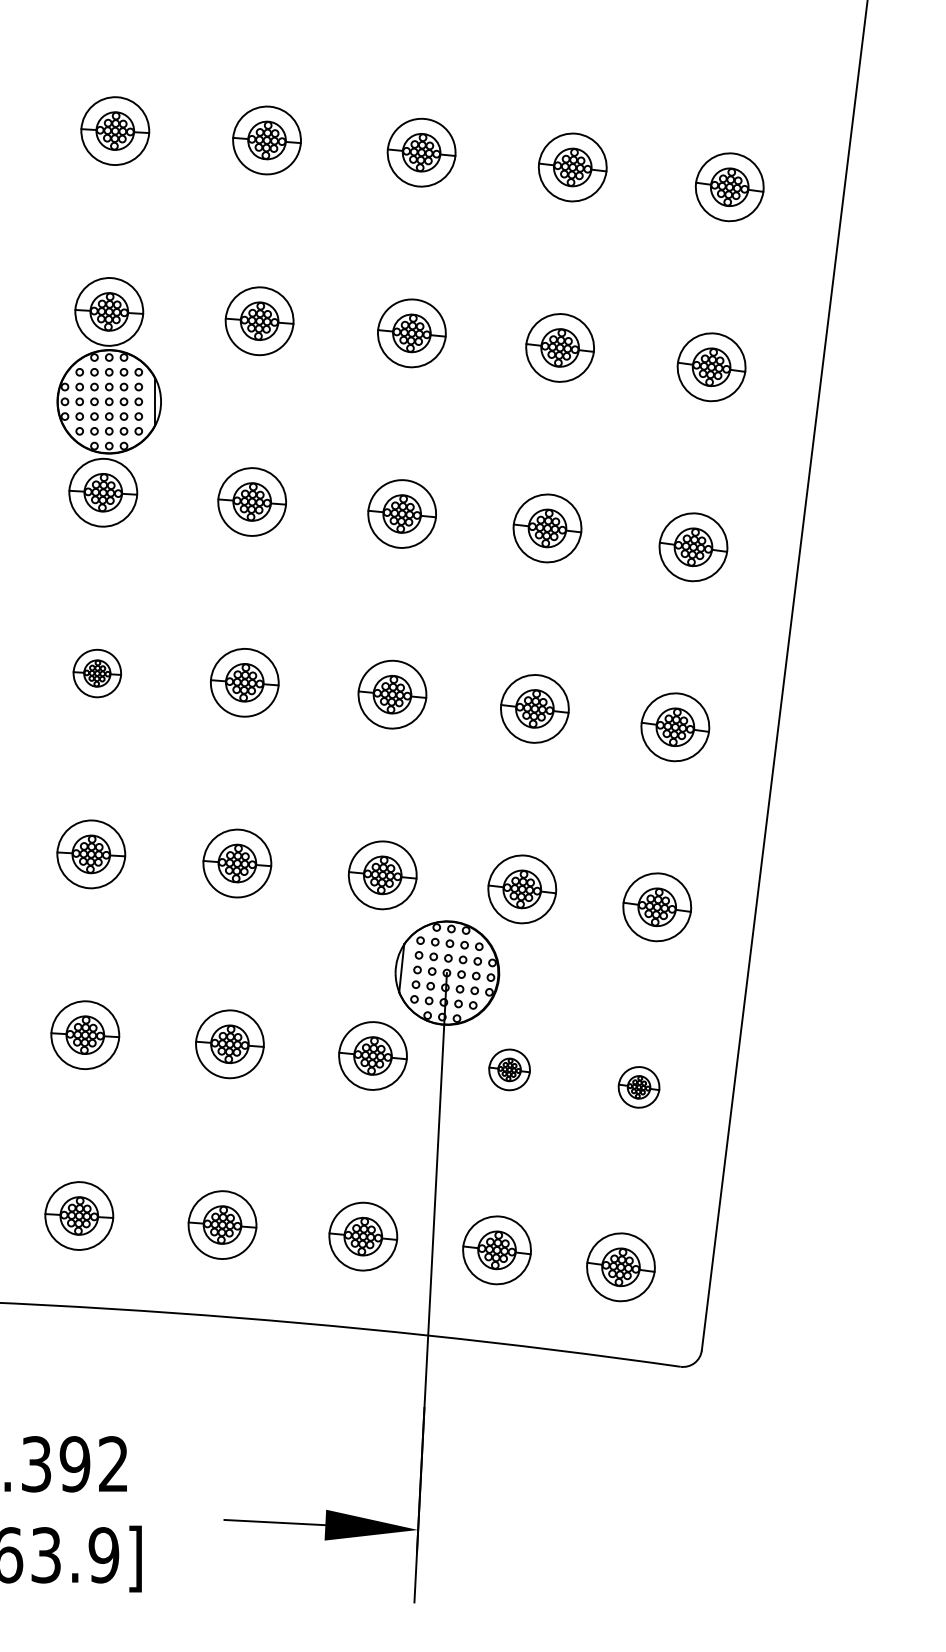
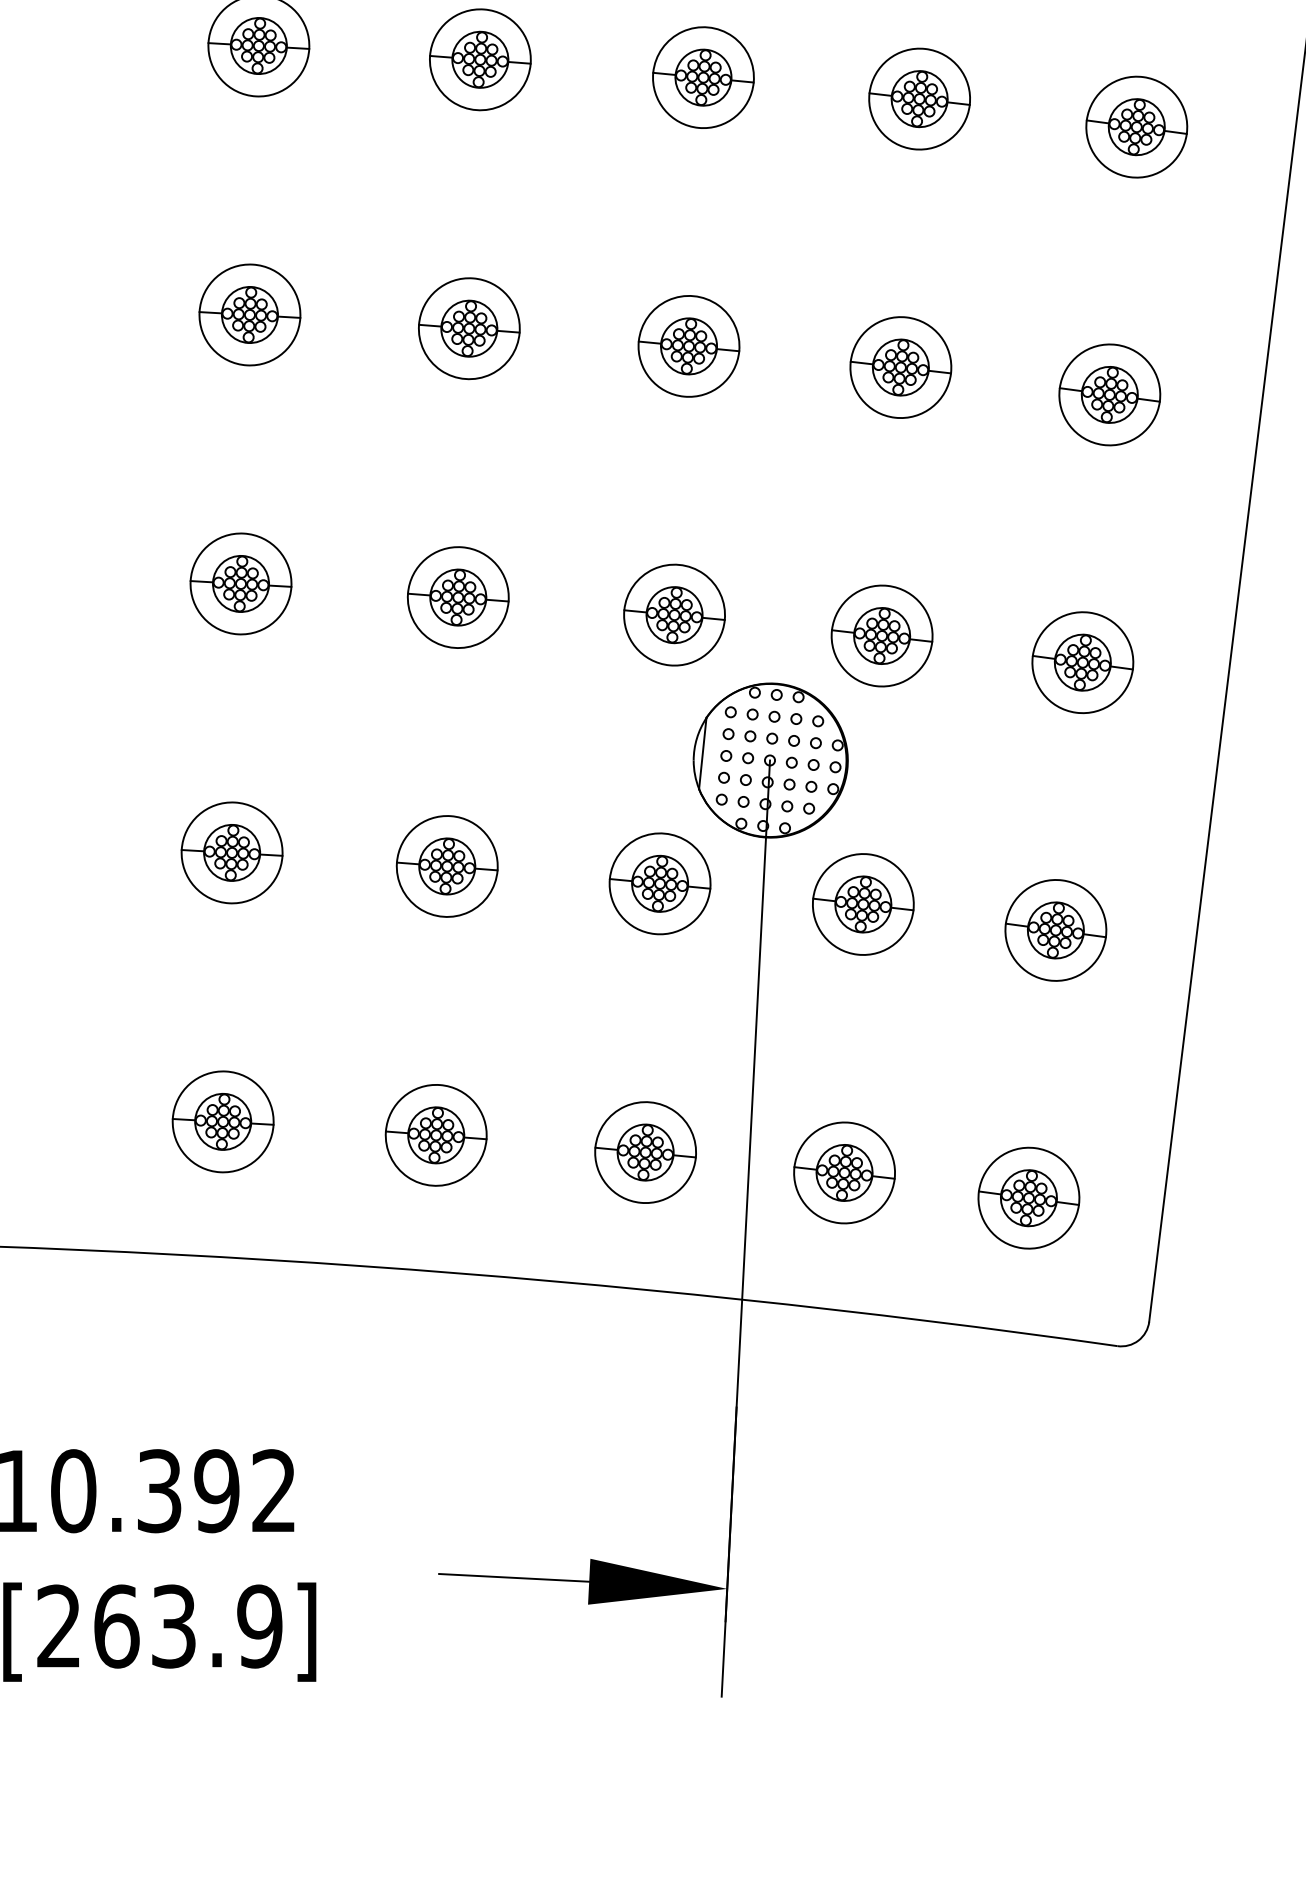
part: (97, 673) -> (250, 314), size x1.43
part: (509, 1069) -> (863, 903), size x1.67
part: (638, 1087) -> (1054, 930), size x1.67

